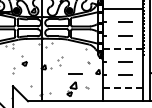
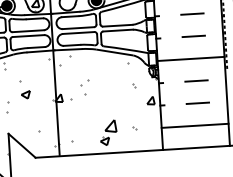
line: (123, 48) -> (191, 58), dashed -> solid
line: (75, 73) -> (112, 105), removed
line: (123, 88) -> (195, 126), dashed -> solid

